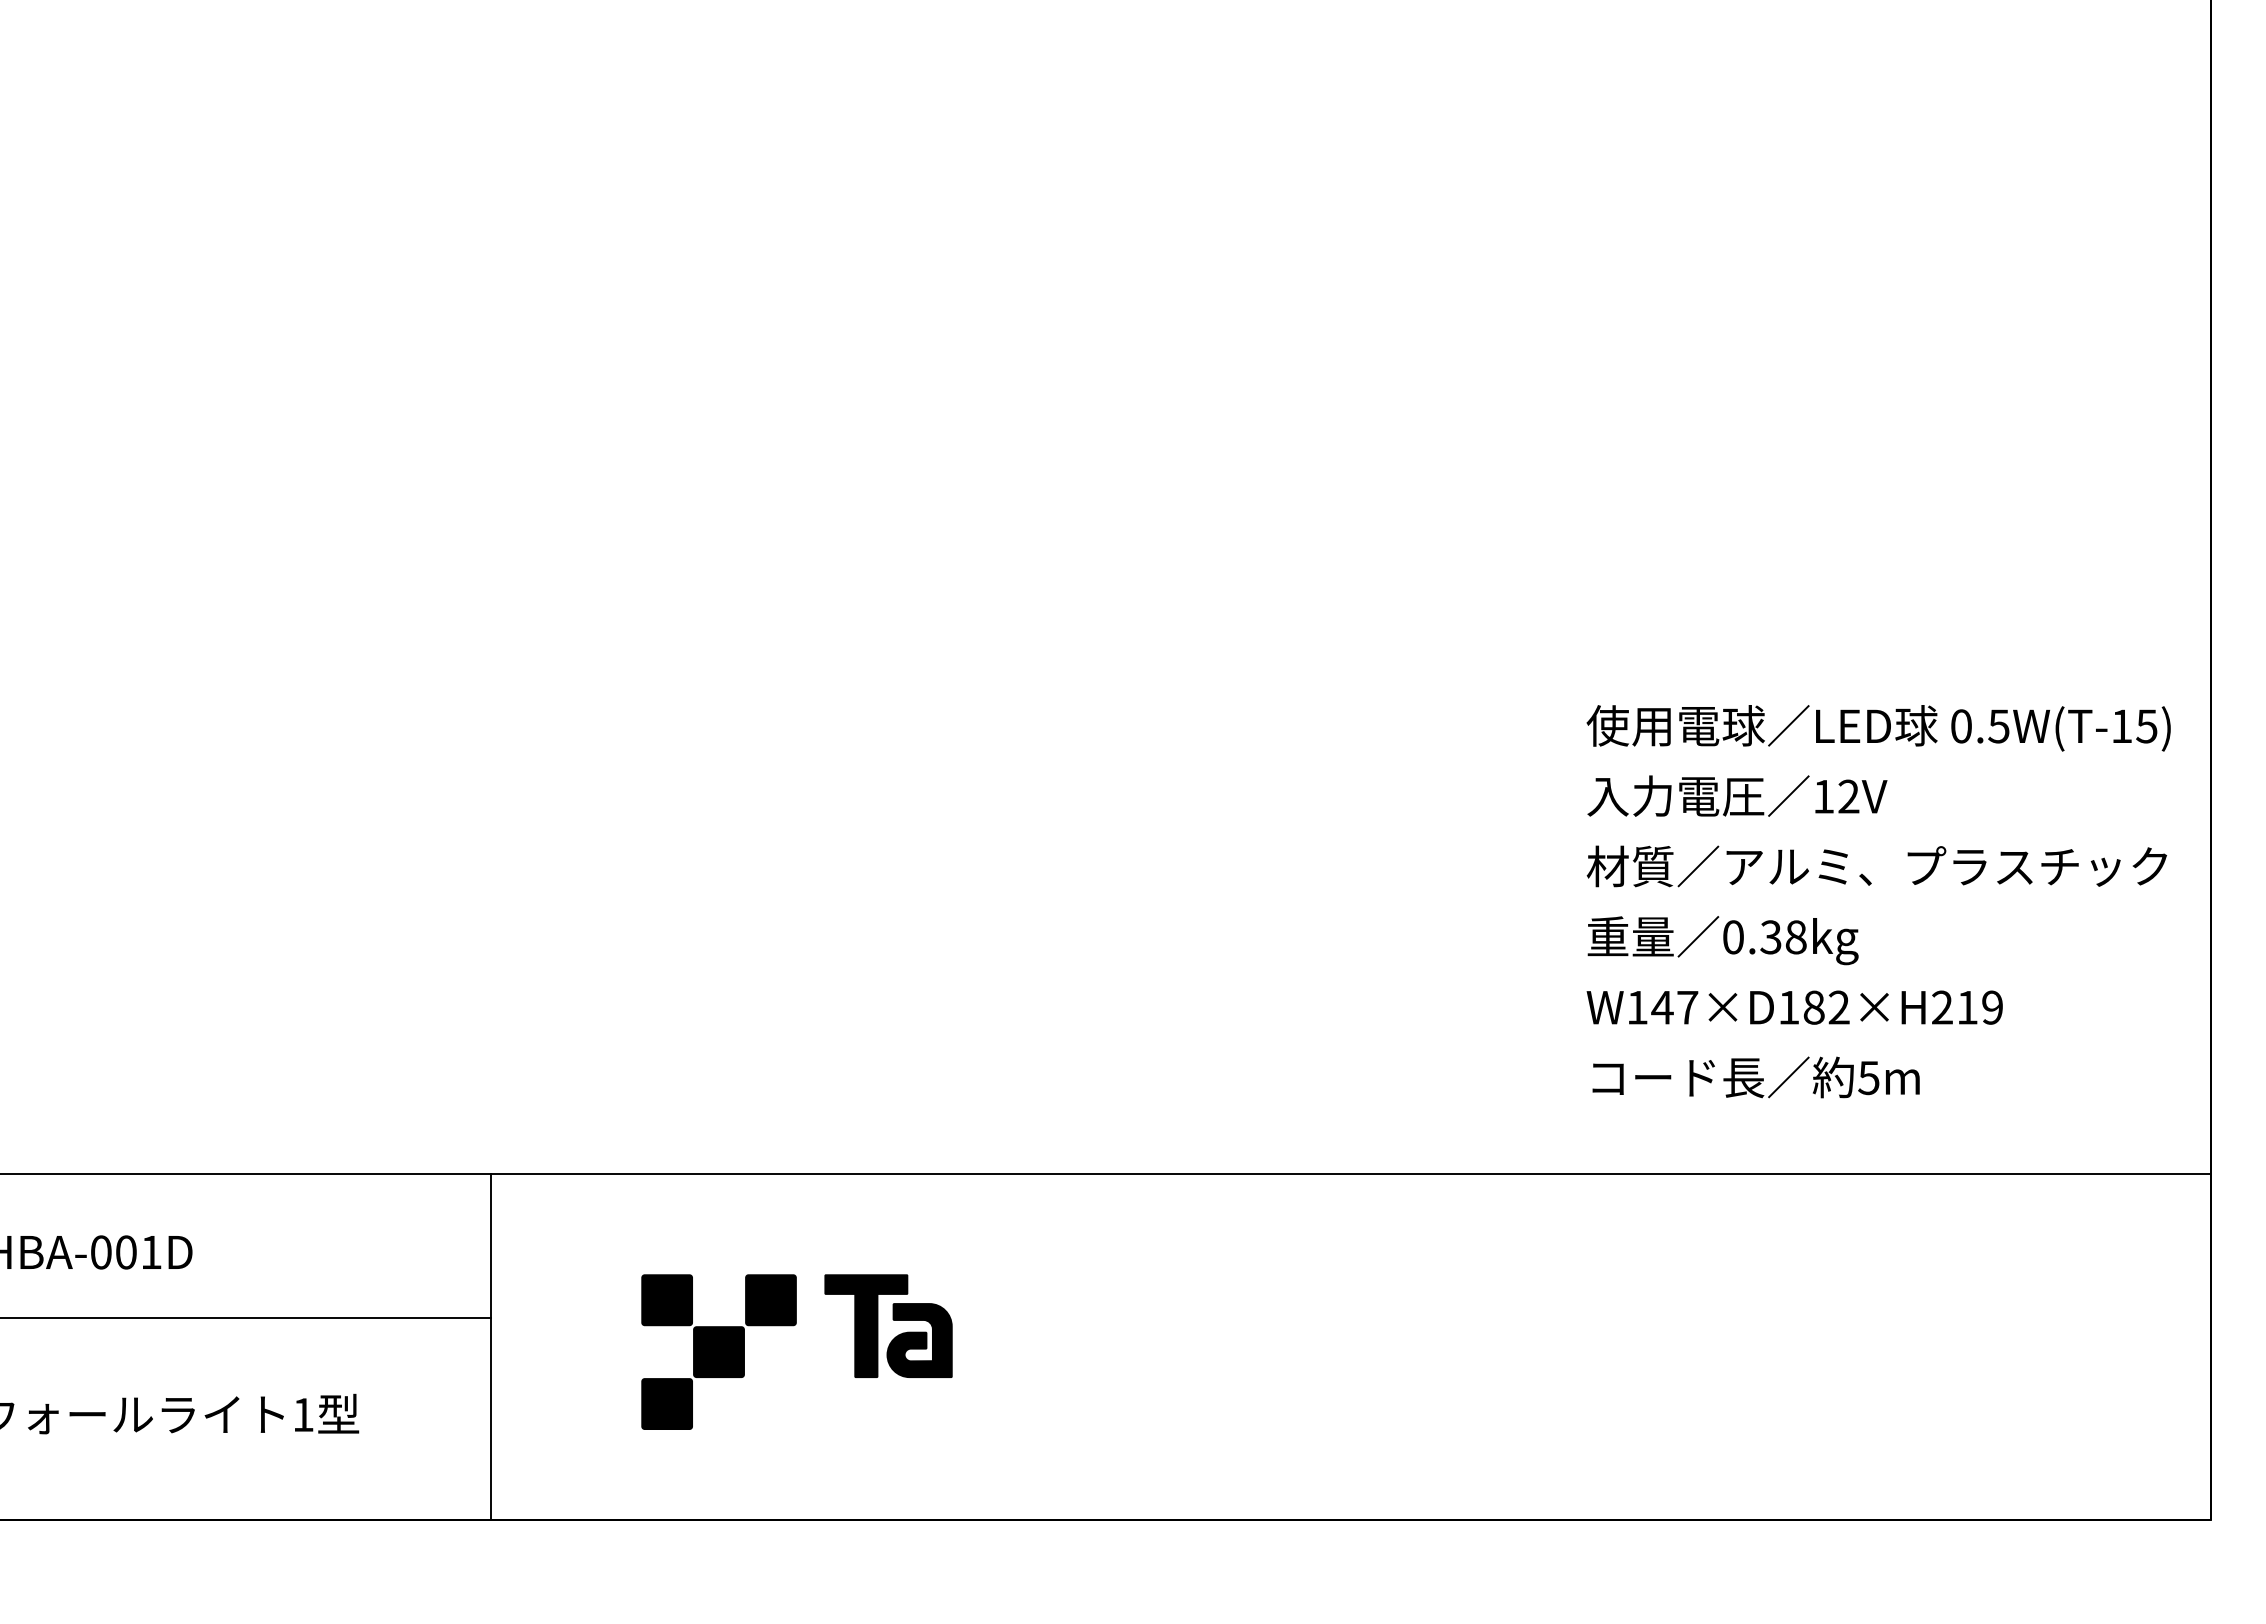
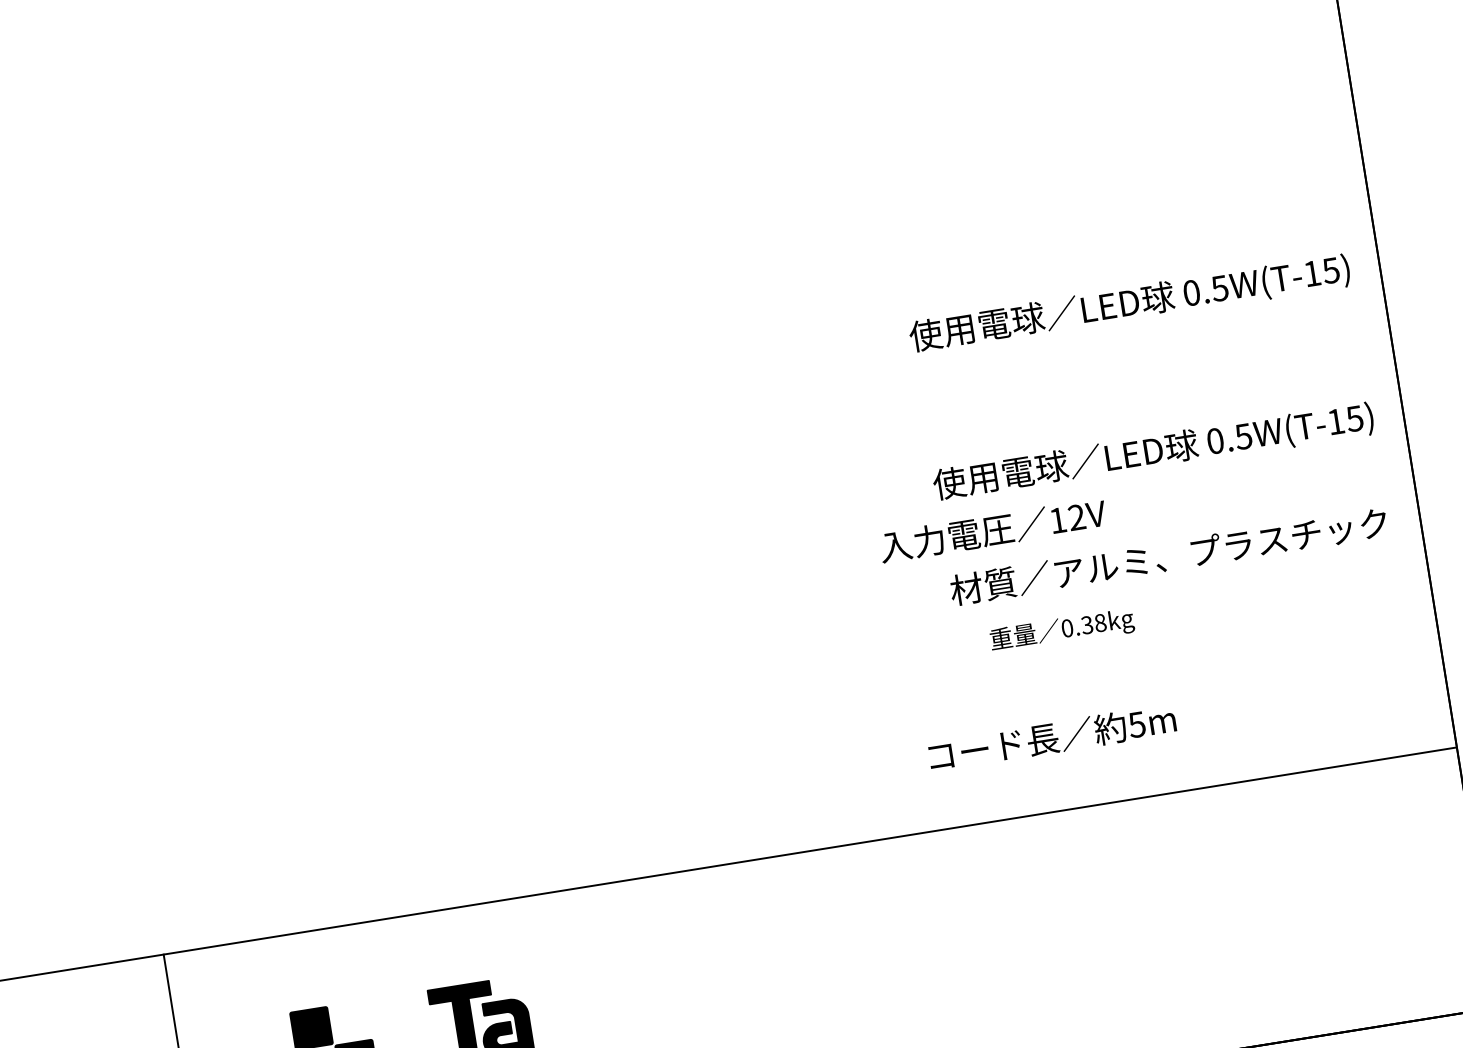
part: (1878, 531) -> (1129, 304), added
part: (1737, 795) -> (993, 530), moved
part: (1722, 940) -> (1061, 630), size x0.7
part: (1794, 1007) -> (1123, 672), removed
part: (1755, 1077) -> (1051, 738), moved
fill: (770, 1300) -> (389, 1016), removed

